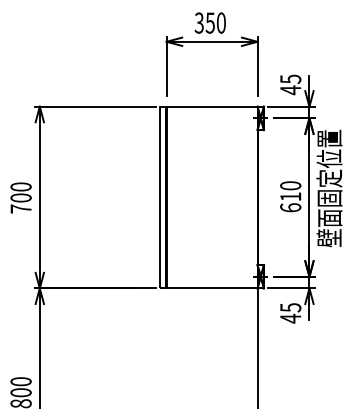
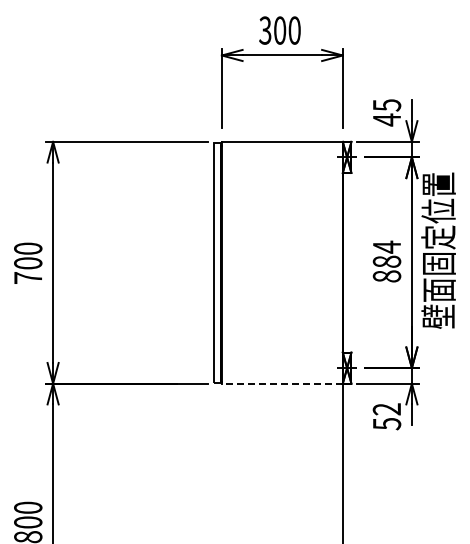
text: (209, 23) -> (279, 30), 350 -> 300
text: (290, 196) -> (386, 261), 610 -> 884
line: (211, 288) -> (281, 383), solid -> dashed
text: (290, 313) -> (386, 416), 45 -> 52

